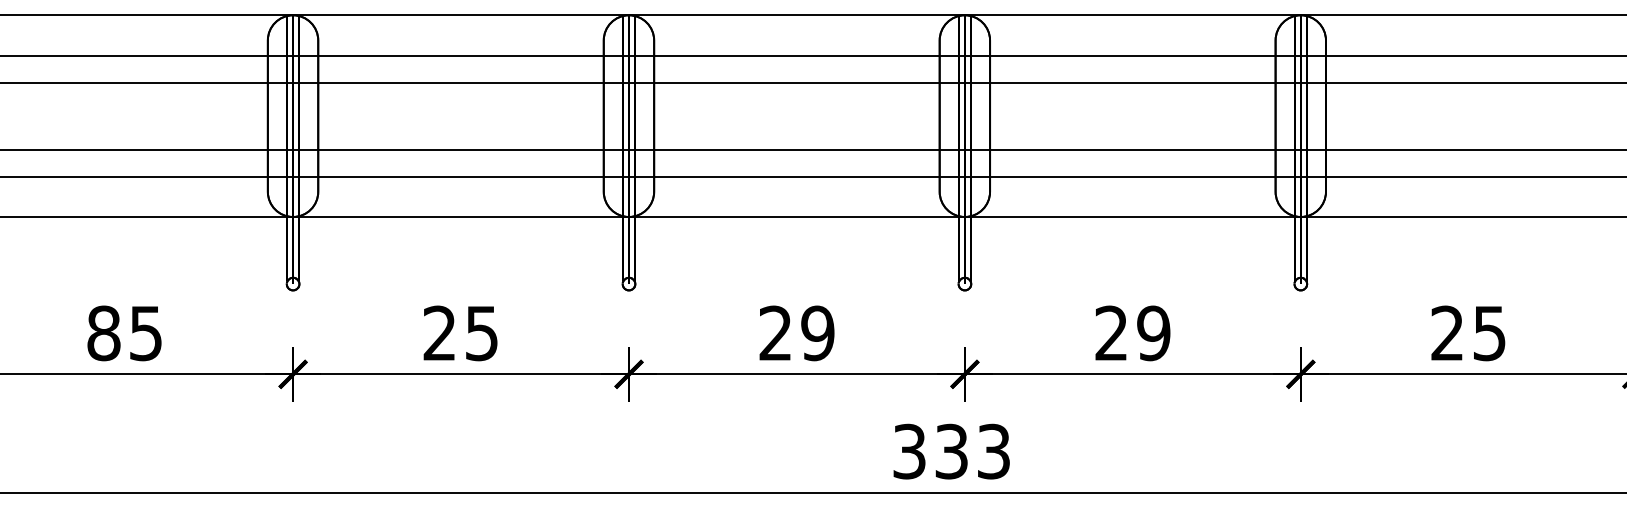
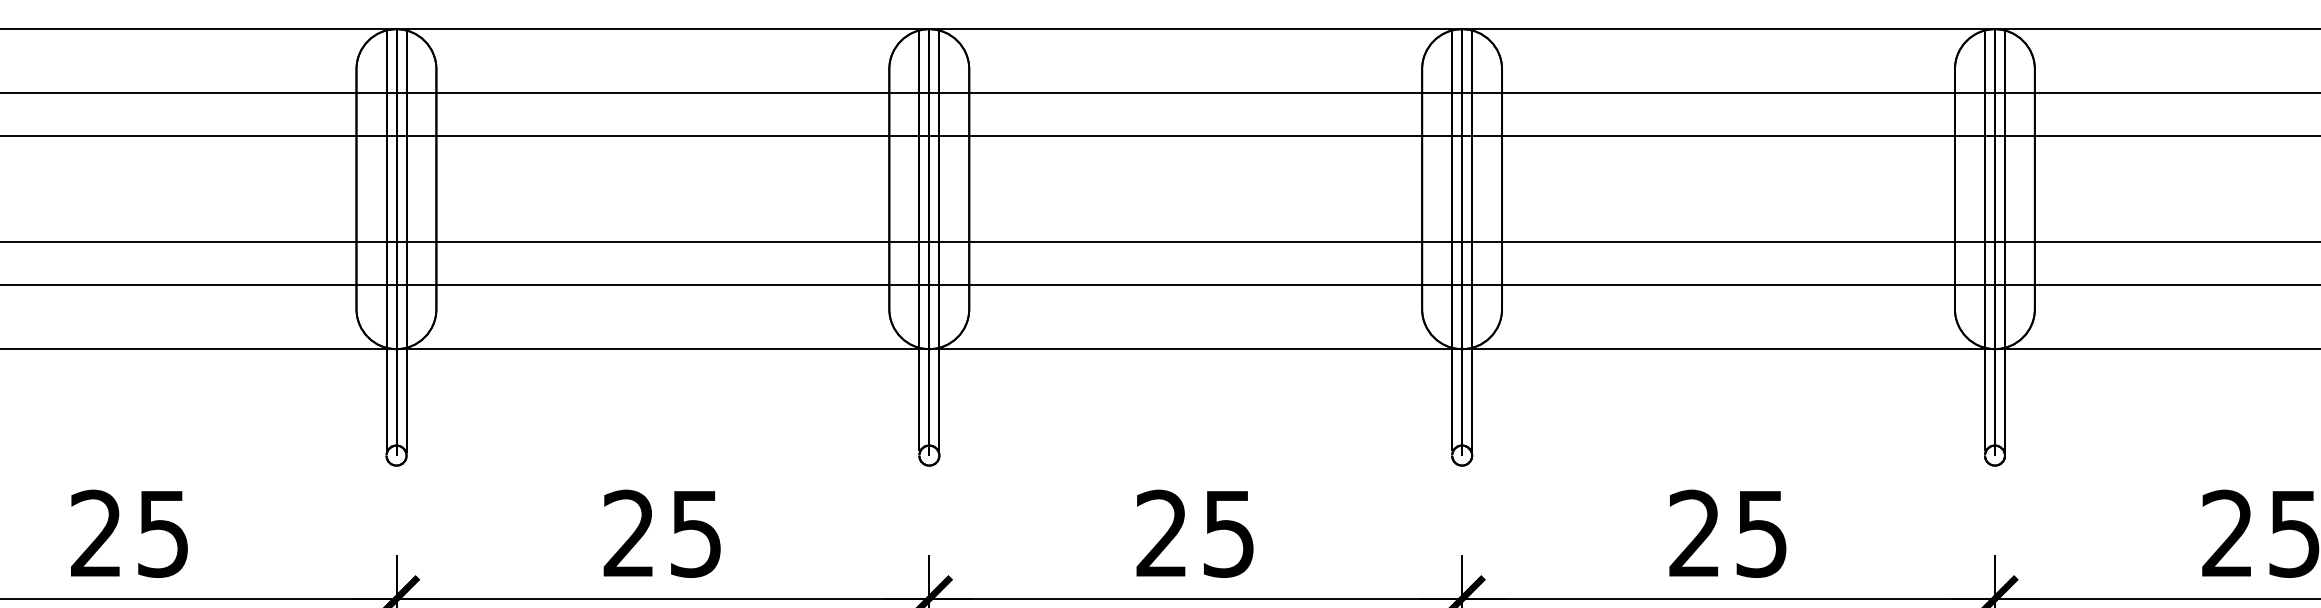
text: (103, 333) -> (95, 533), 85 -> 25
text: (817, 333) -> (1228, 533), 29 -> 25
text: (1153, 333) -> (1761, 533), 29 -> 25

